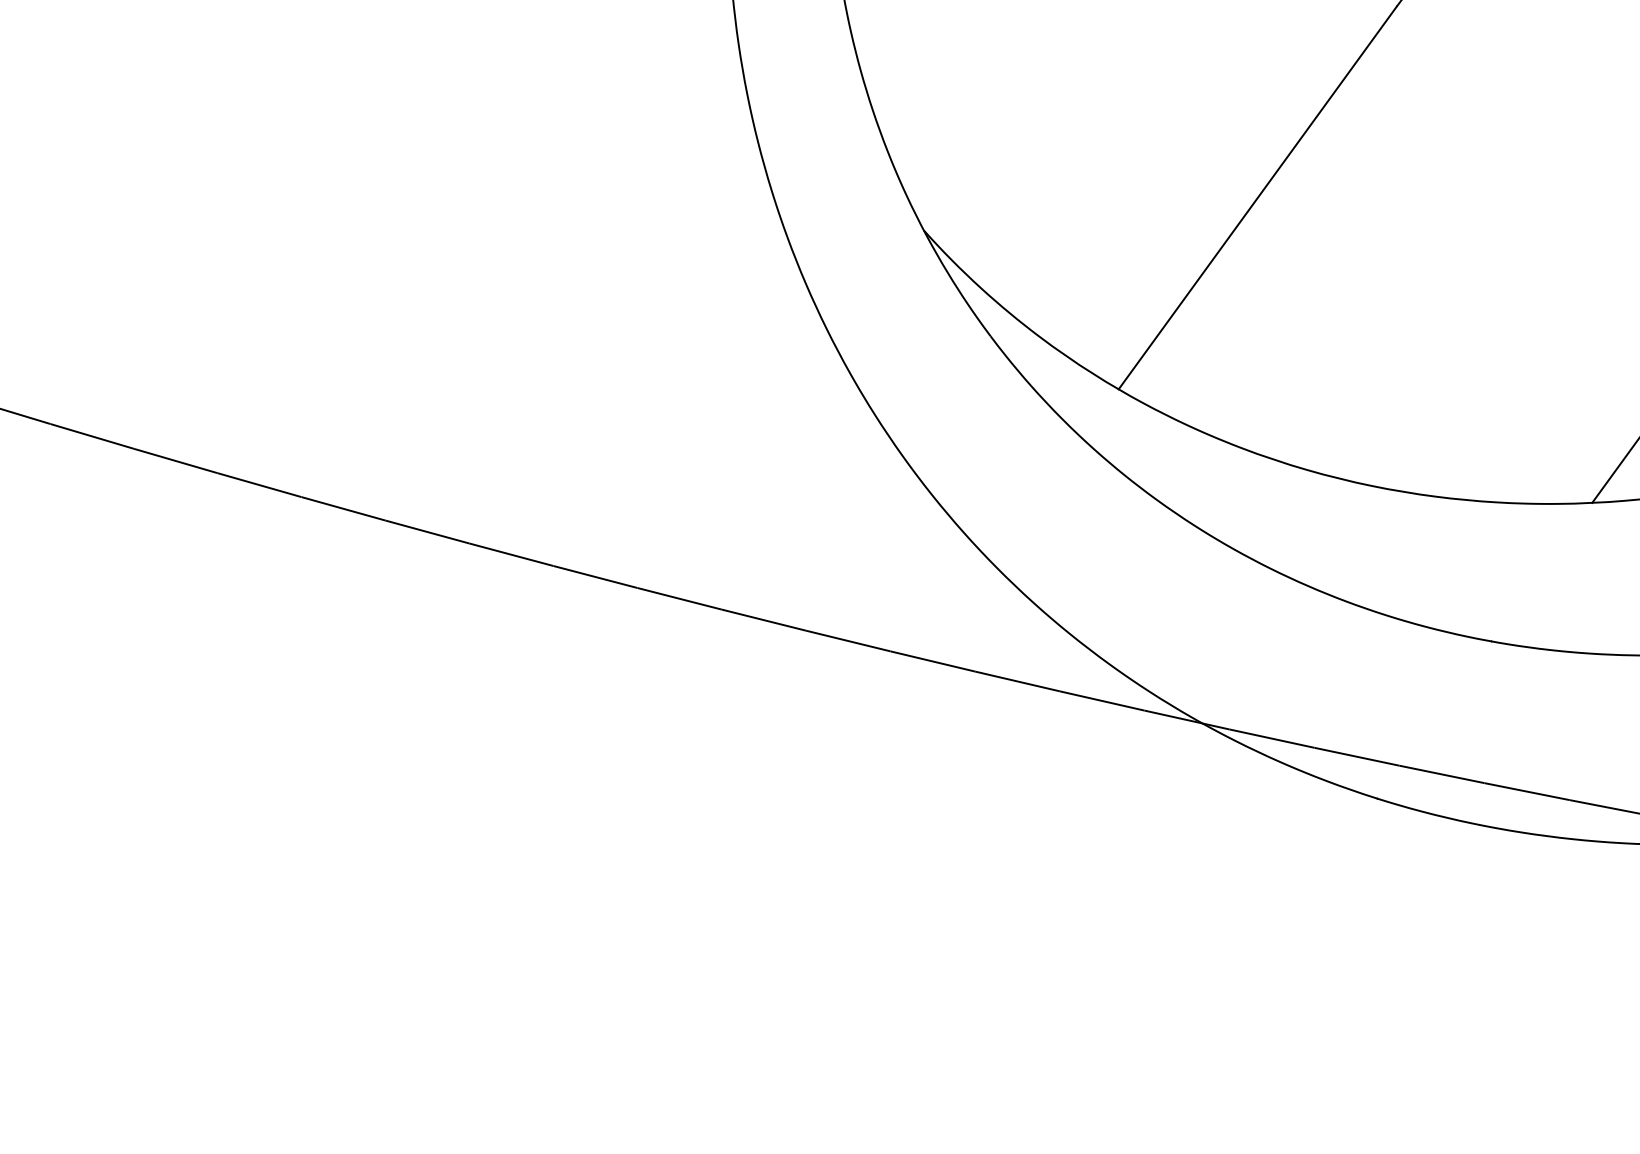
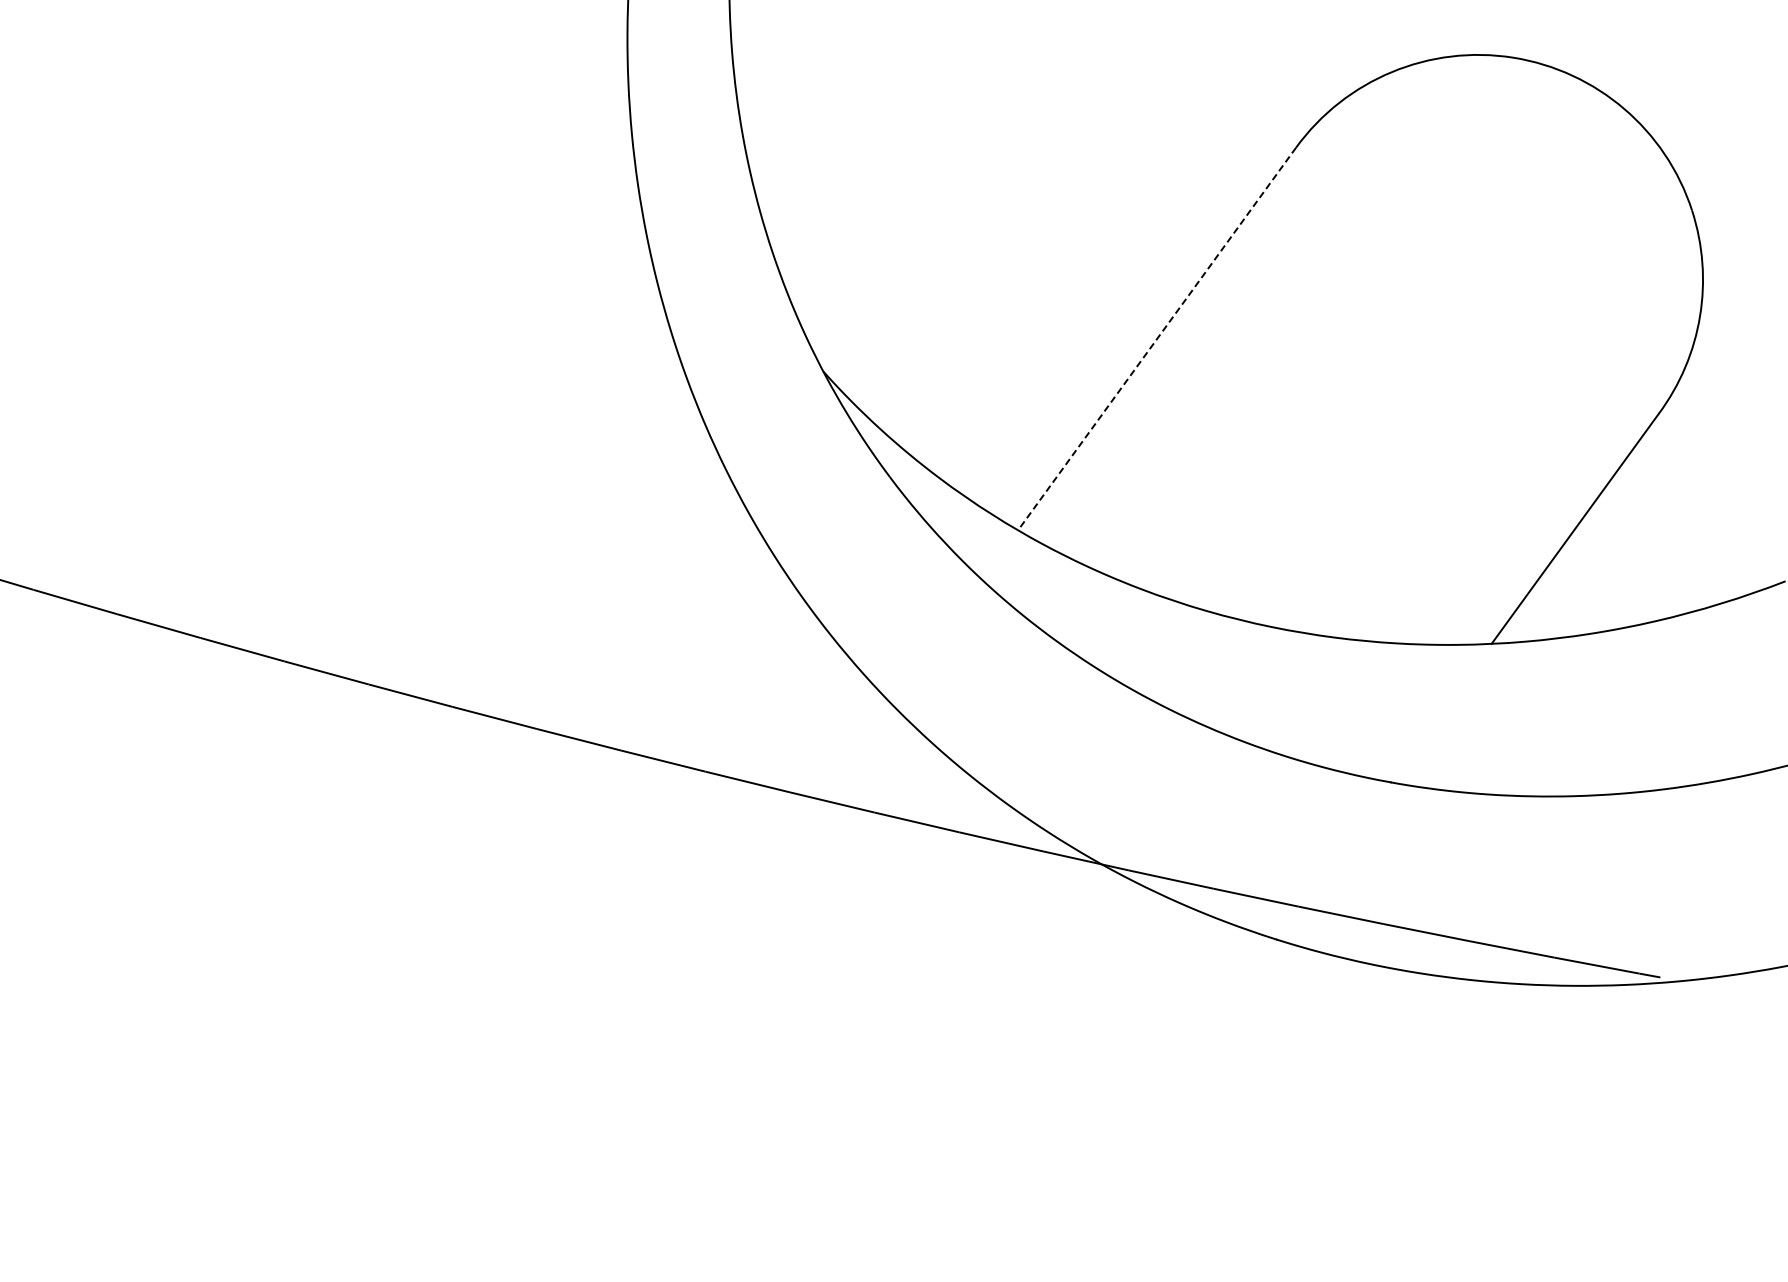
line: (1258, 198) -> (1157, 339), solid -> dashed

